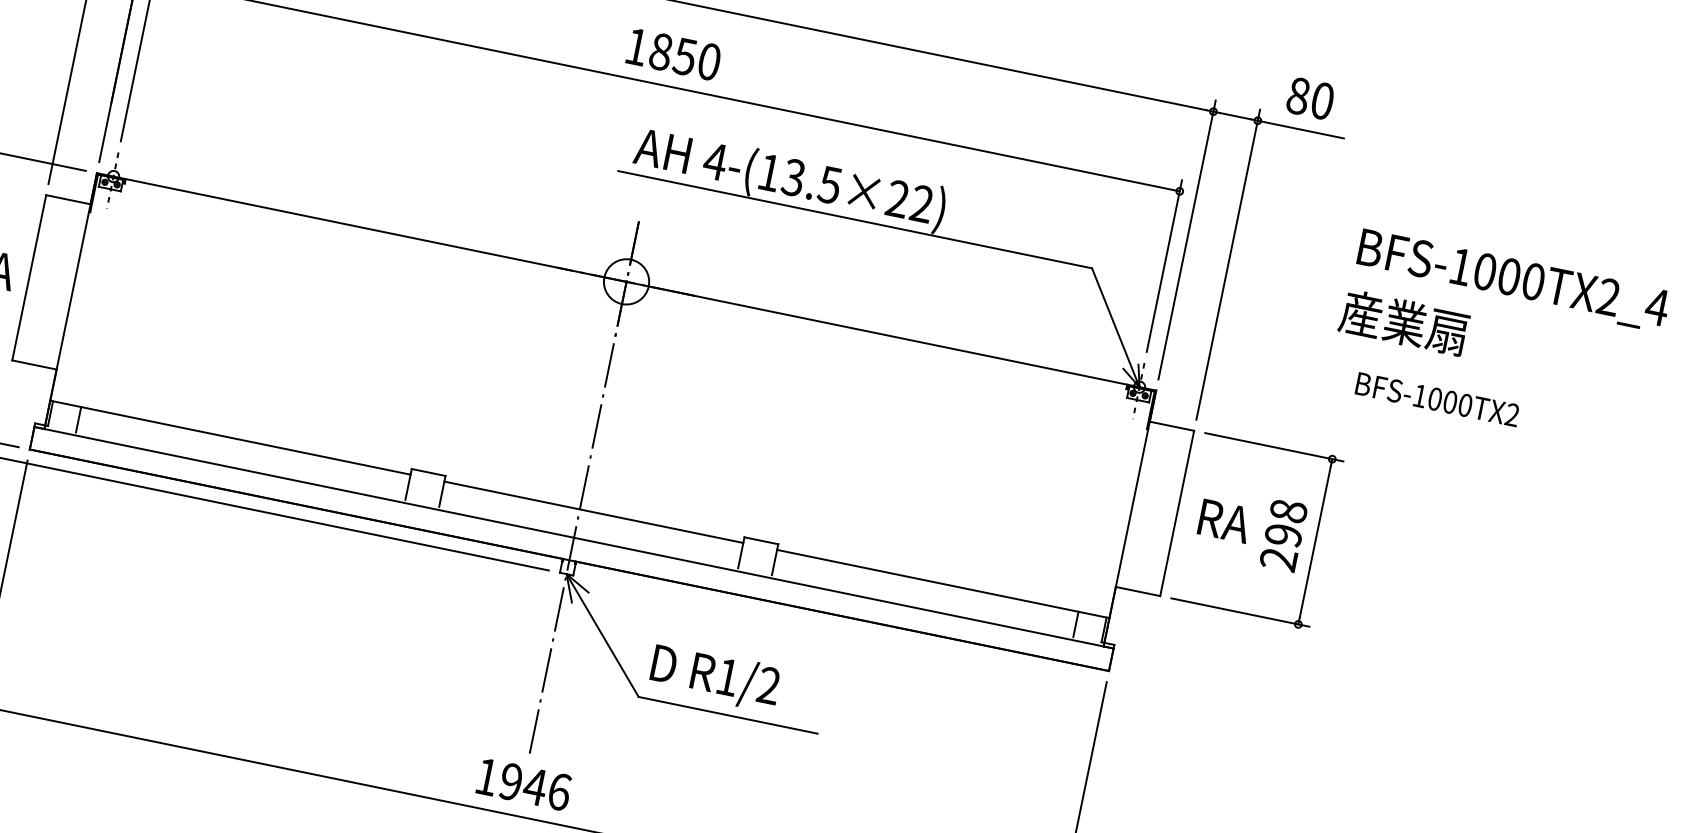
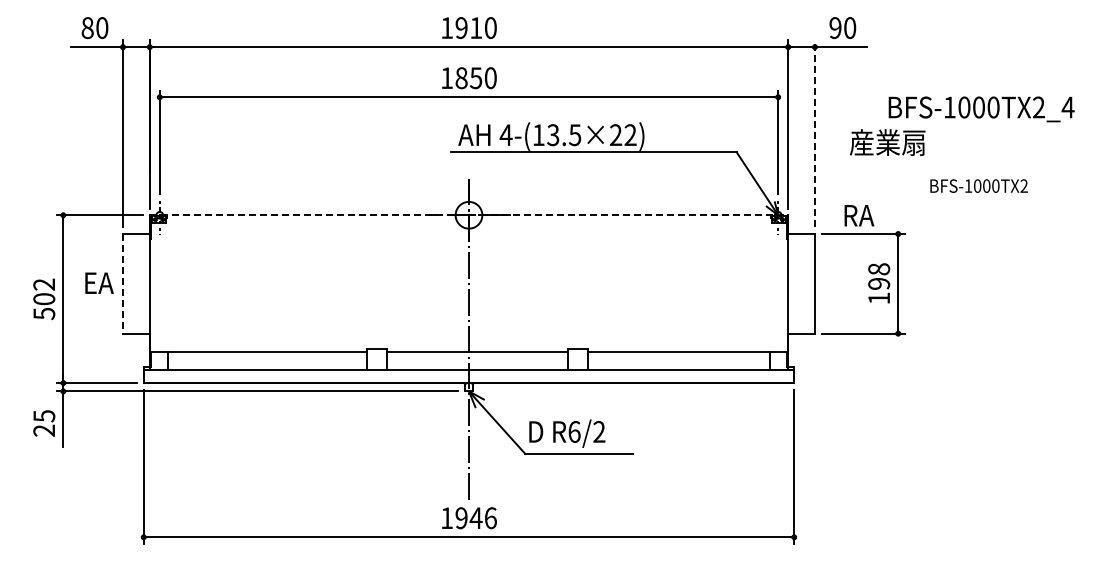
text: (1298, 96) -> (835, 28), 80 -> 90
line: (1227, 263) -> (814, 133), solid -> dashed
line: (30, 277) -> (123, 283), solid -> dashed
line: (627, 282) -> (469, 215), solid -> dashed
text: (1404, 322) -> (887, 142), moved
text: (1436, 398) -> (978, 185), moved
text: (1224, 520) -> (859, 215), moved
text: (1277, 559) -> (878, 298), 298 -> 198
text: (727, 676) -> (574, 431), R1/2 -> R6/2

